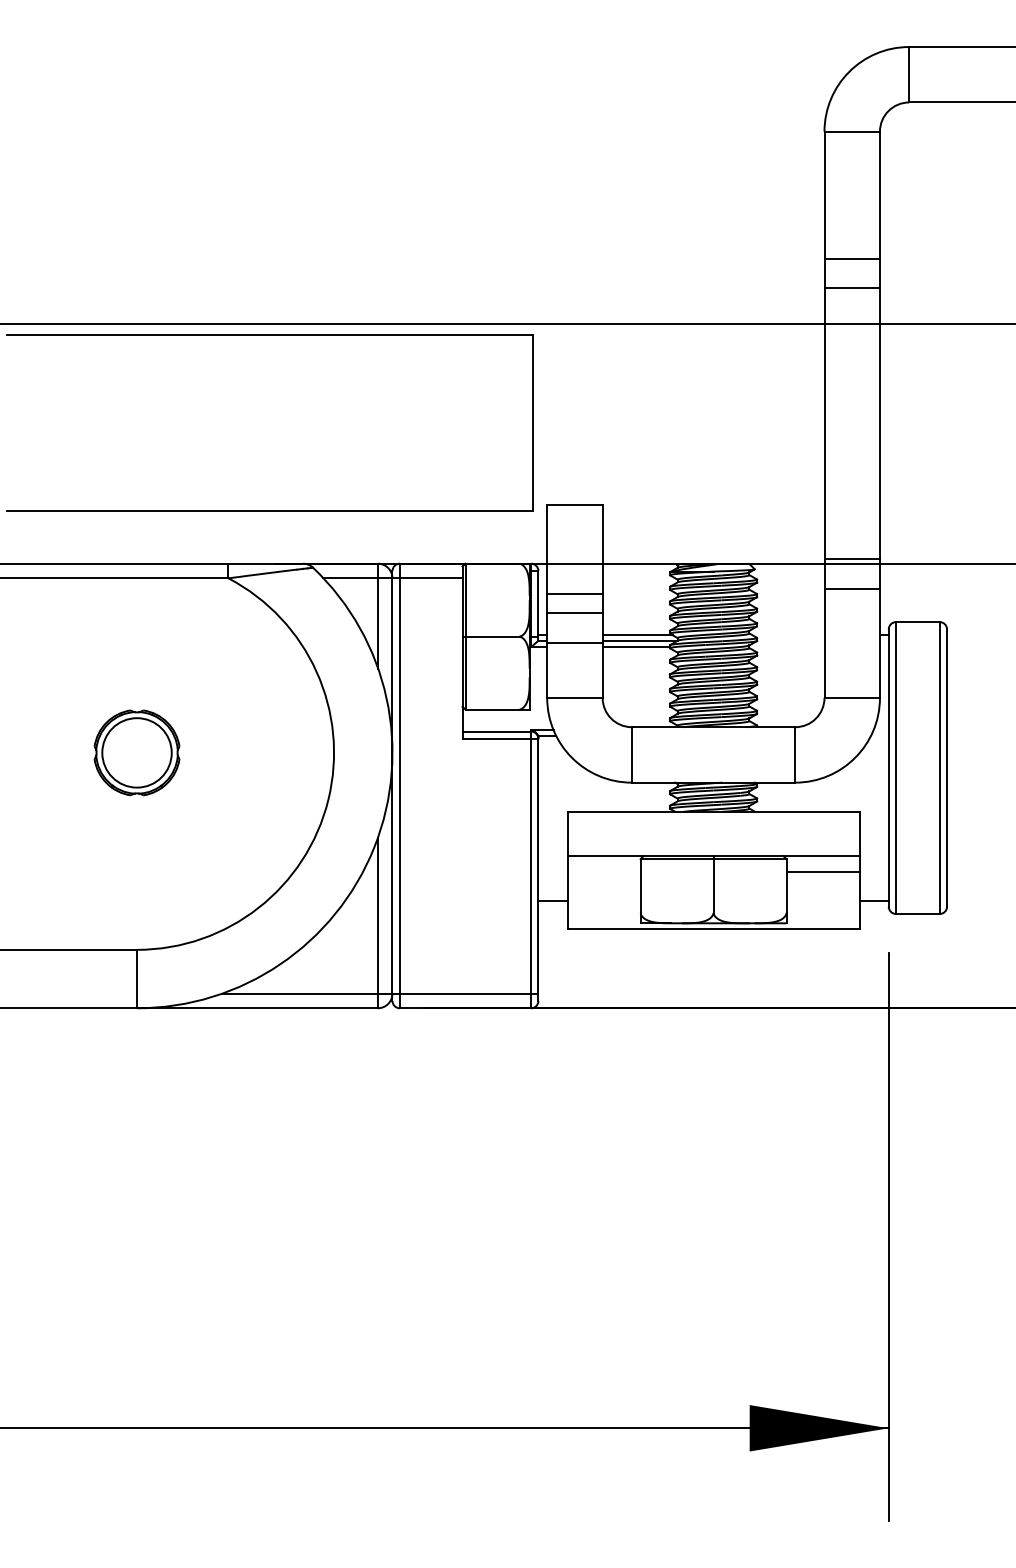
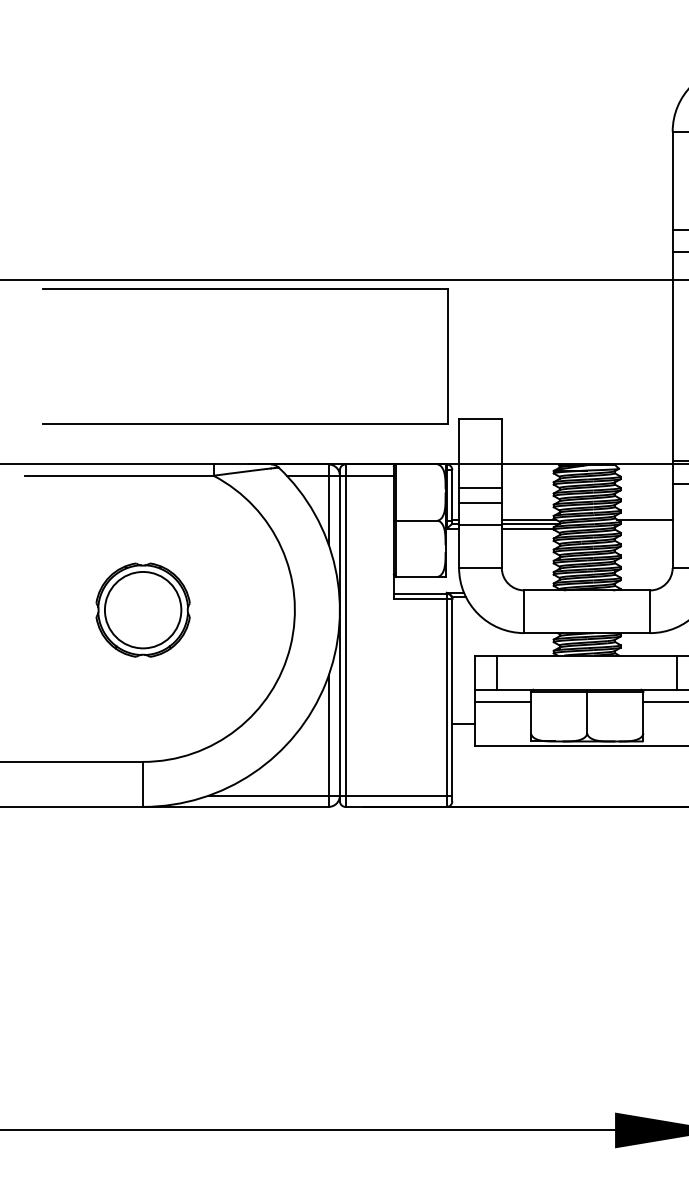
line: (788, 635) -> (644, 519), added
part: (136, 752) -> (142, 609), size x1.43
line: (596, 833) -> (497, 672), added
line: (830, 833) -> (677, 672), added
line: (603, 871) -> (502, 701), added

